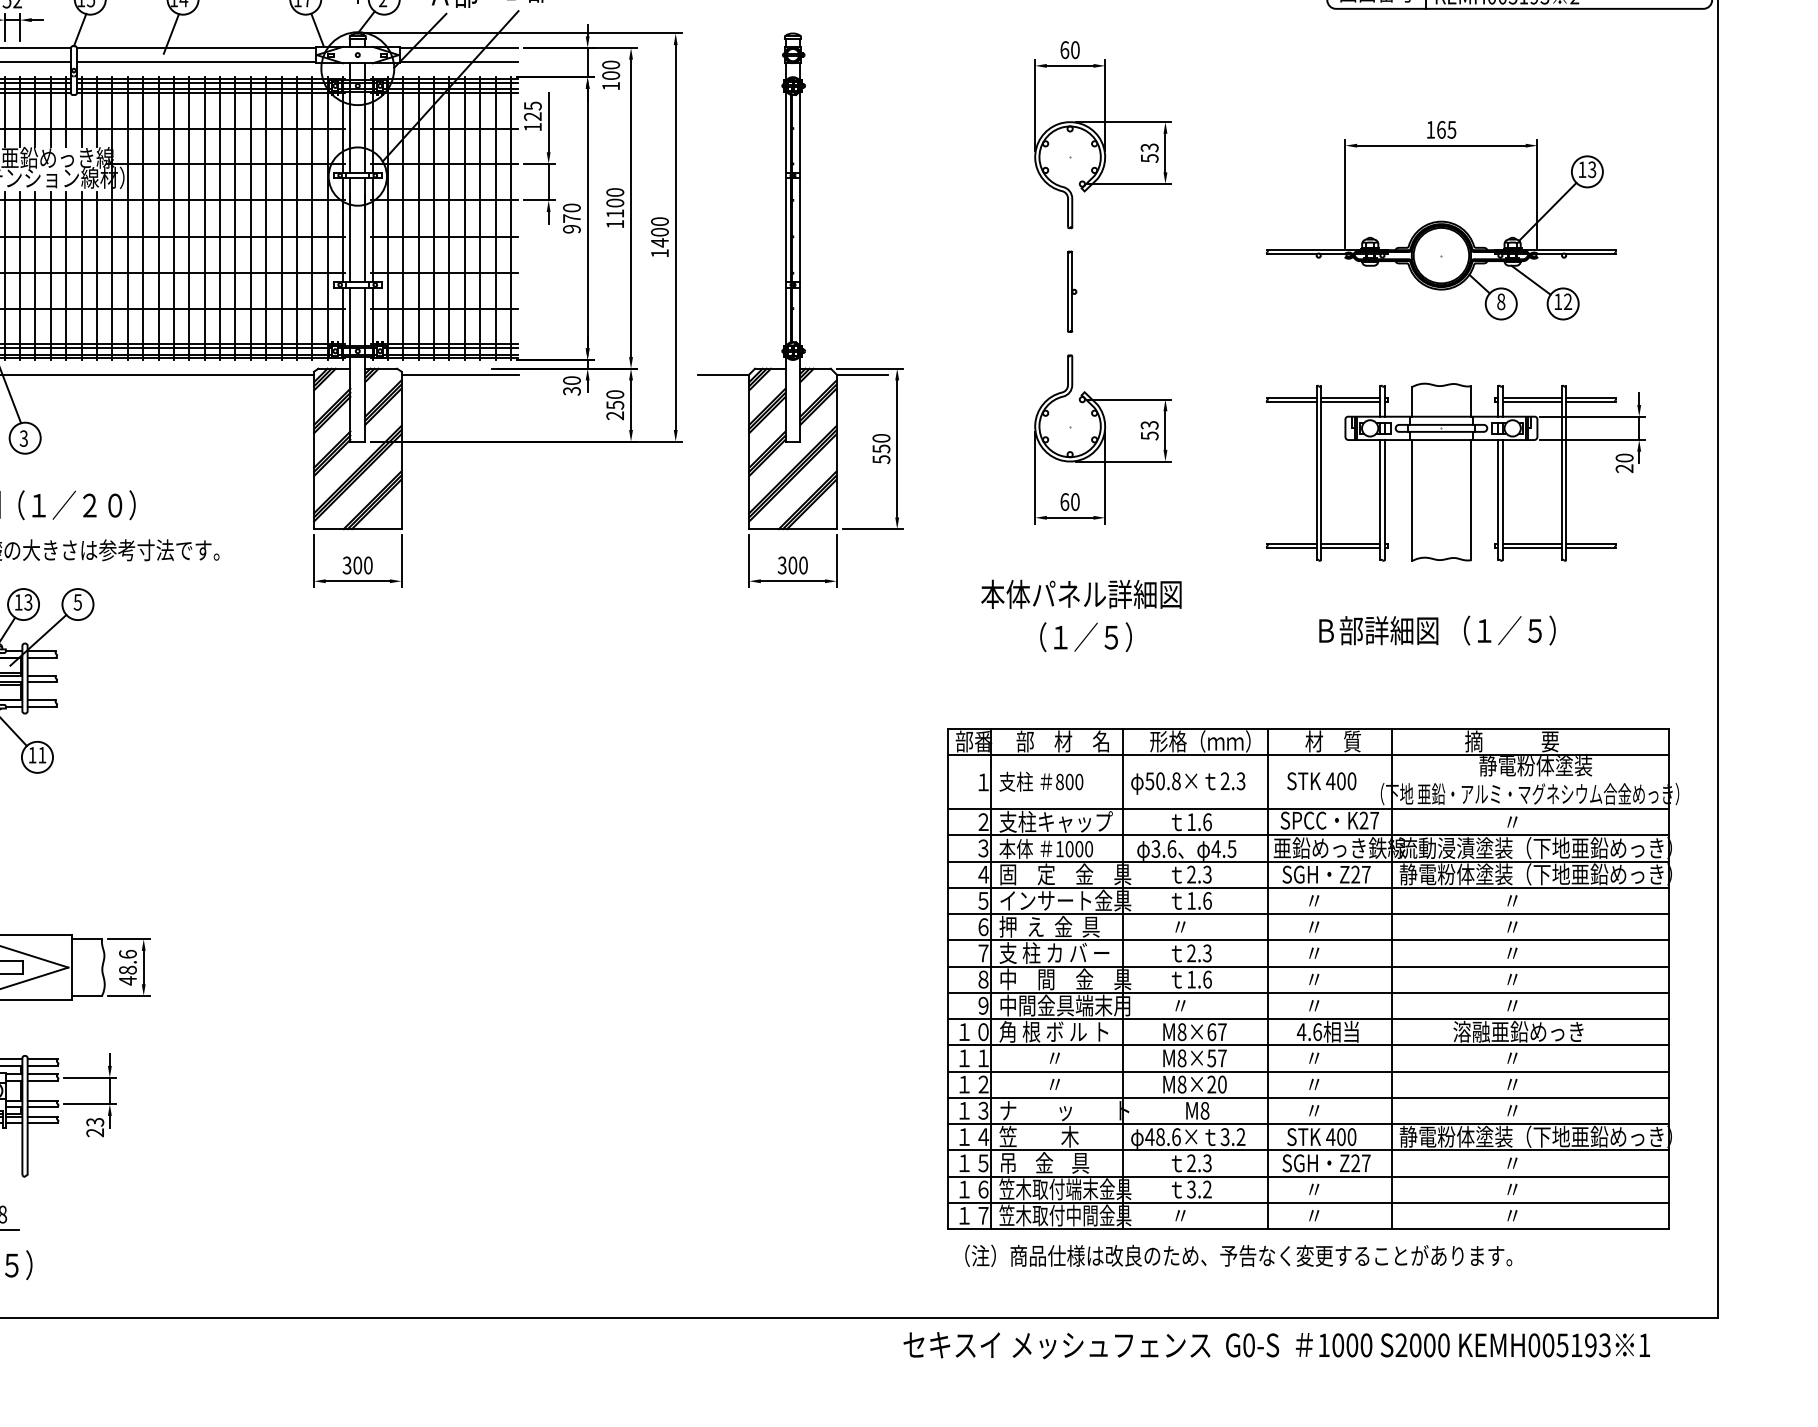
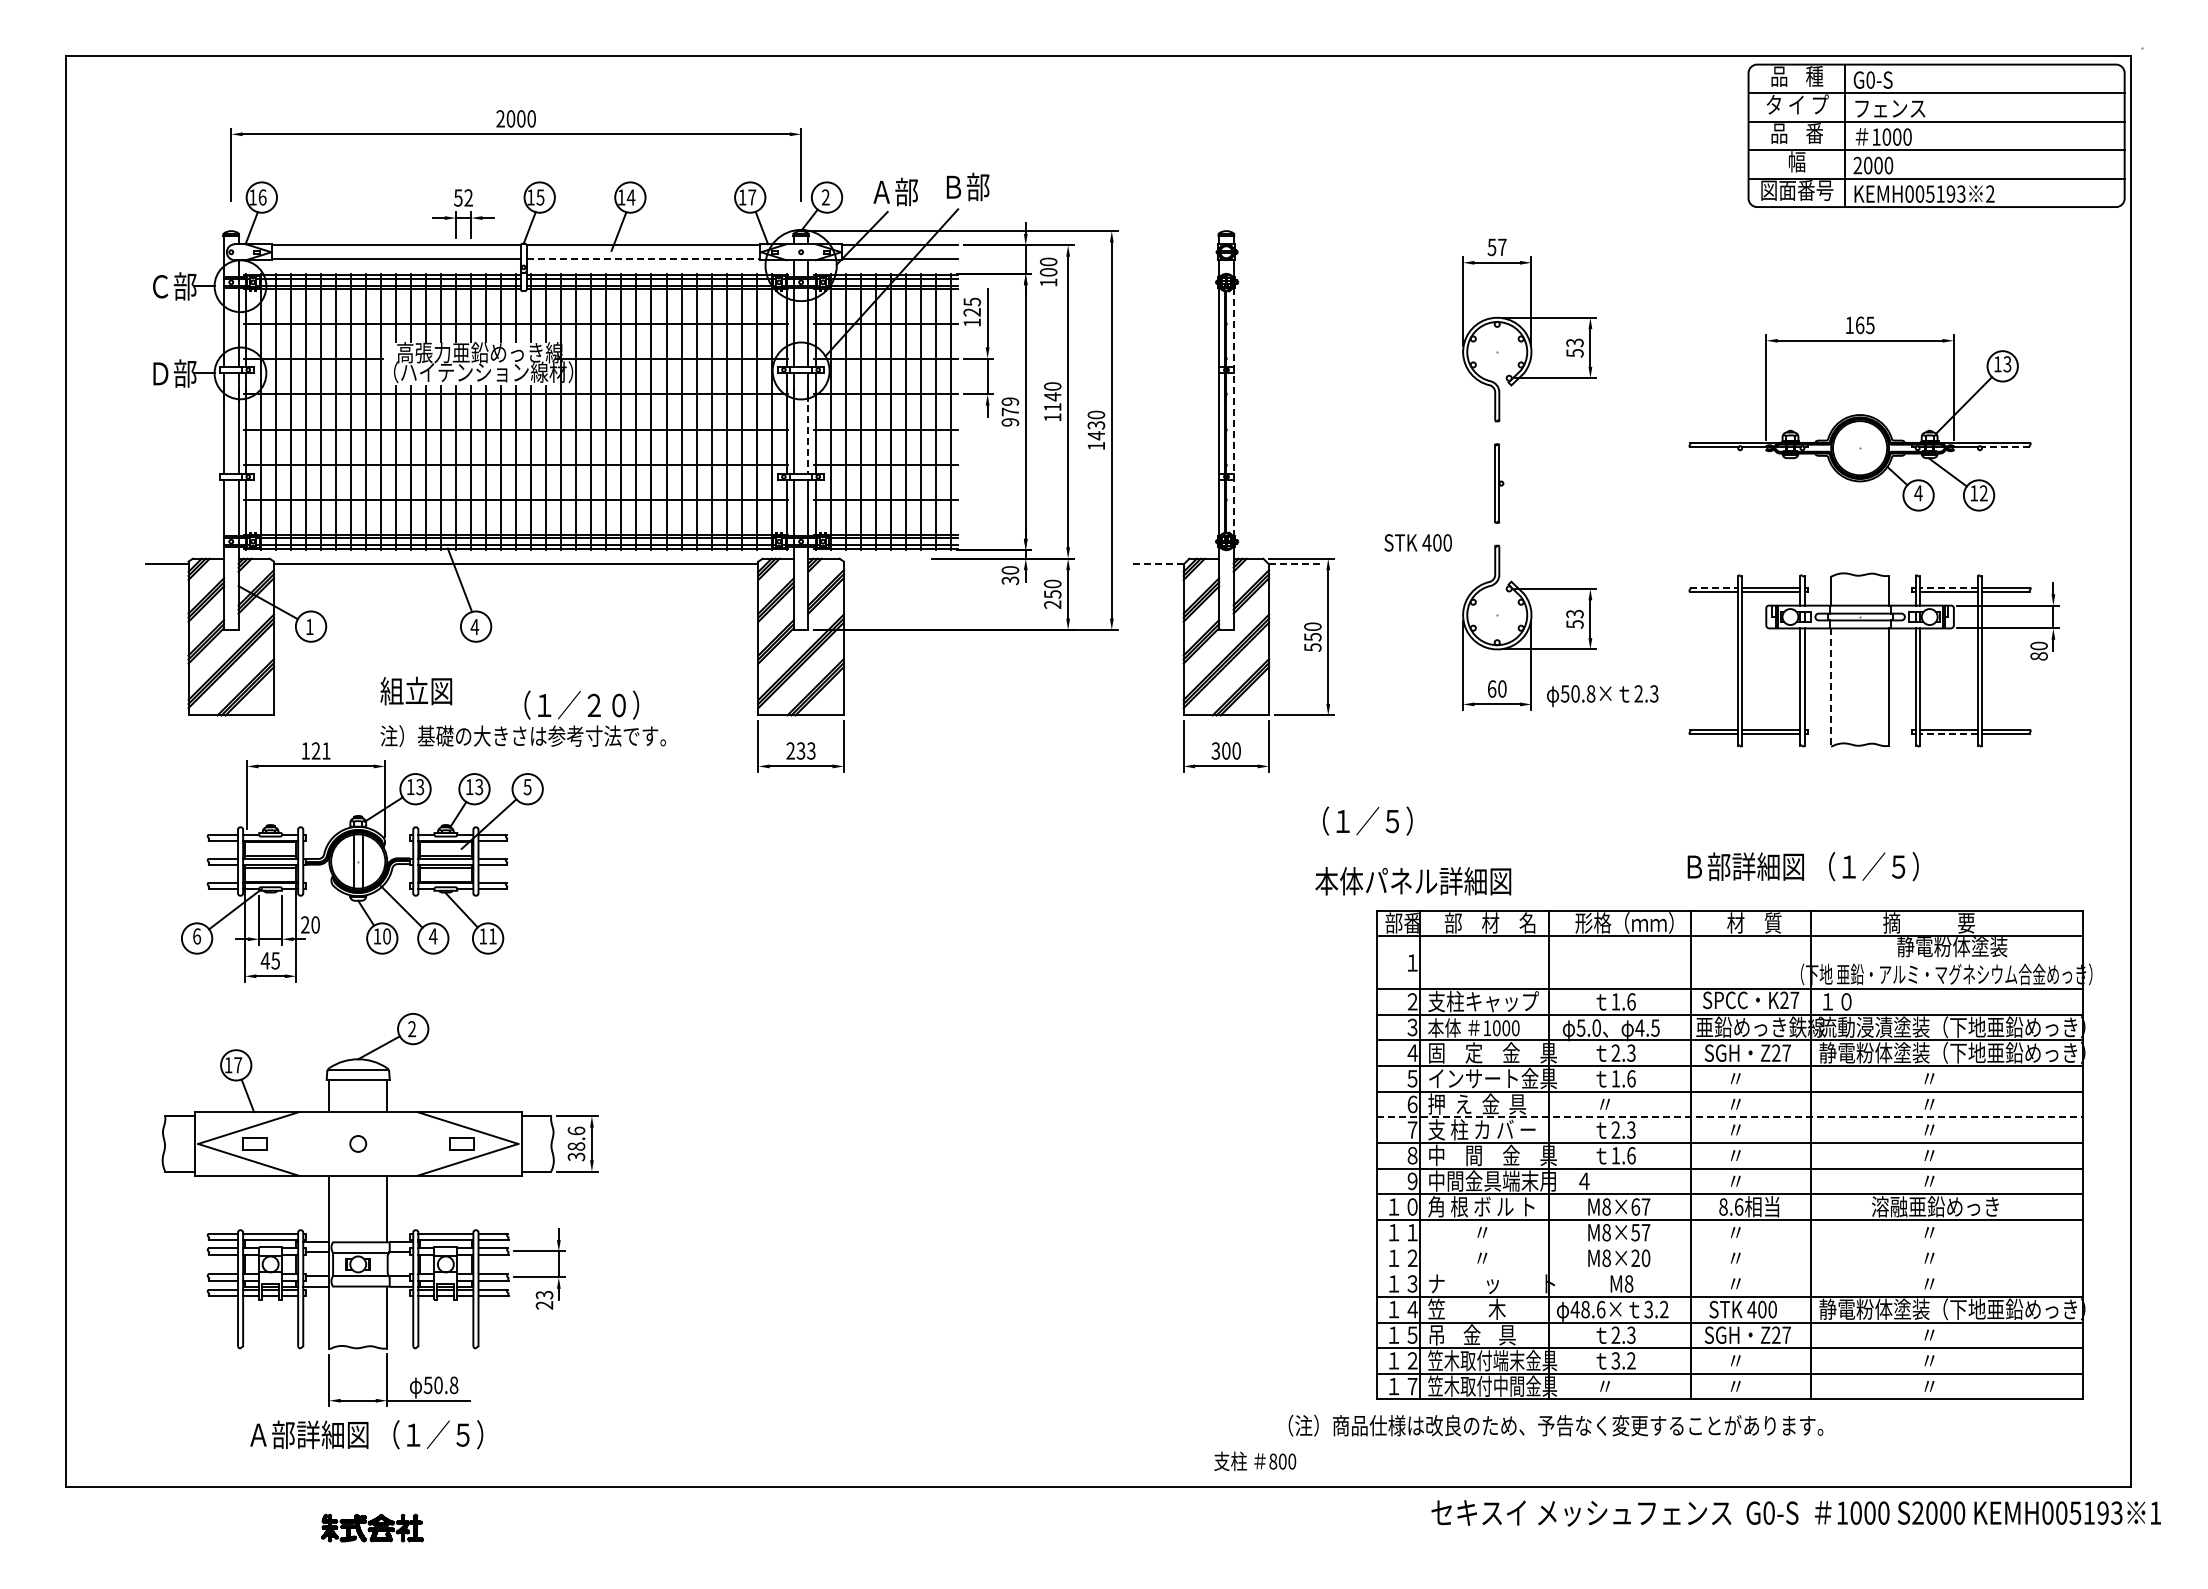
text: (1069, 50) -> (1496, 247), 60 -> 57
line: (196, 62) -> (643, 259), solid -> dashed
text: (615, 202) -> (1052, 396), 1100 -> 1140
text: (572, 207) -> (1010, 401), 970 -> 979
line: (800, 219) -> (1233, 412), solid -> dashed
text: (660, 232) -> (1096, 425), 1400 -> 1430
line: (365, 241) -> (808, 434), solid -> dashed
line: (1590, 254) -> (2005, 447), solid -> dashed
text: (1501, 301) -> (1918, 493), 8 -> 4
line: (459, 374) -> (900, 564), removed
line: (722, 374) -> (1157, 564), solid -> dashed
line: (862, 374) -> (1294, 564), solid -> dashed
line: (1292, 398) -> (1714, 587), solid -> dashed
line: (1531, 398) -> (1948, 587), solid -> dashed
text: (23, 438) -> (474, 626), 3 -> 4
text: (1624, 468) -> (2038, 656), 20 -> 80
line: (1412, 501) -> (1831, 688), solid -> dashed
text: (76, 504) -> (581, 704), moved
line: (1531, 548) -> (1948, 734), solid -> dashed
text: (357, 564) -> (800, 750), 300 -> 233
text: (1081, 594) -> (1413, 881), moved
text: (1436, 630) -> (1802, 866), moved
text: (1085, 636) -> (1367, 820), moved
text: (1321, 780) -> (1417, 542), moved
text: (1041, 781) -> (1255, 1461), moved
text: (1188, 782) -> (1602, 695), moved
text: (1460, 821) -> (1878, 1001), 〃 -> １０
text: (1164, 848) -> (1589, 1027), 3.6 -> 5.0
line: (1308, 940) -> (1730, 1117), solid -> dashed
text: (127, 980) -> (576, 1156), 48.6 -> 38.6
text: (1169, 1004) -> (1594, 1180), 〃 -> ４
text: (1301, 1031) -> (1723, 1206), 4.6 -> 8.6
line: (1307, 1071) -> (1729, 1245), removed
line: (1307, 1098) -> (1729, 1271), removed
text: (983, 1189) -> (1412, 1360), １６ -> １２
text: (1238, 1255) -> (1555, 1425), moved
text: (1276, 1345) -> (1795, 1513), moved

